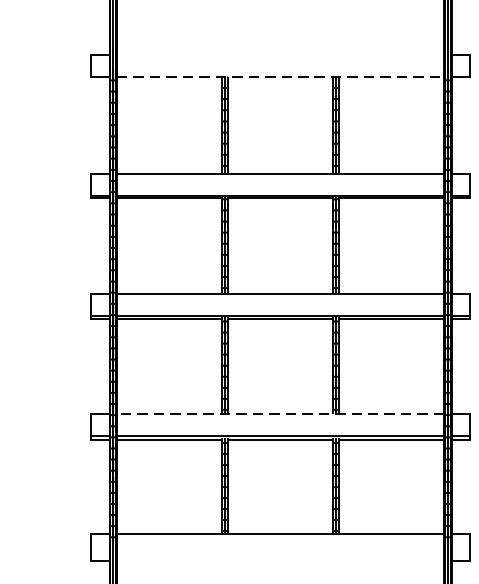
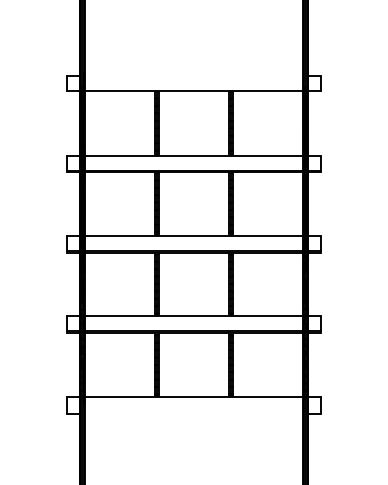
line: (281, 77) -> (194, 91), dashed -> solid
line: (279, 414) -> (193, 316), dashed -> solid

